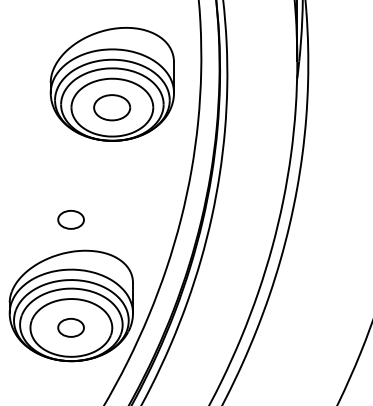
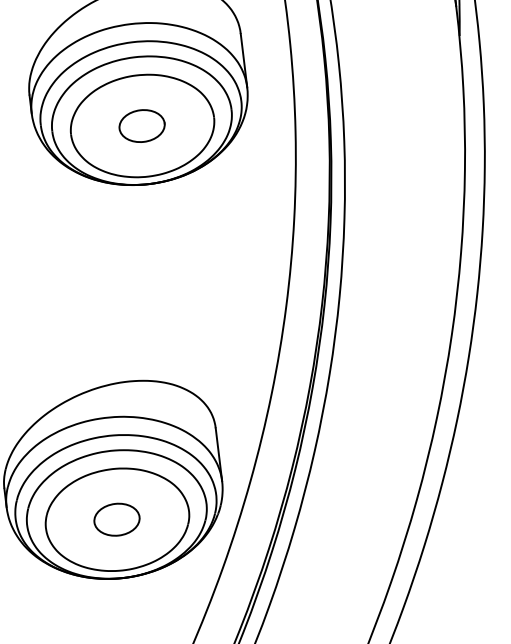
part: (111, 107) -> (141, 125), size x0.71
part: (70, 219) -> (93, 330), removed

